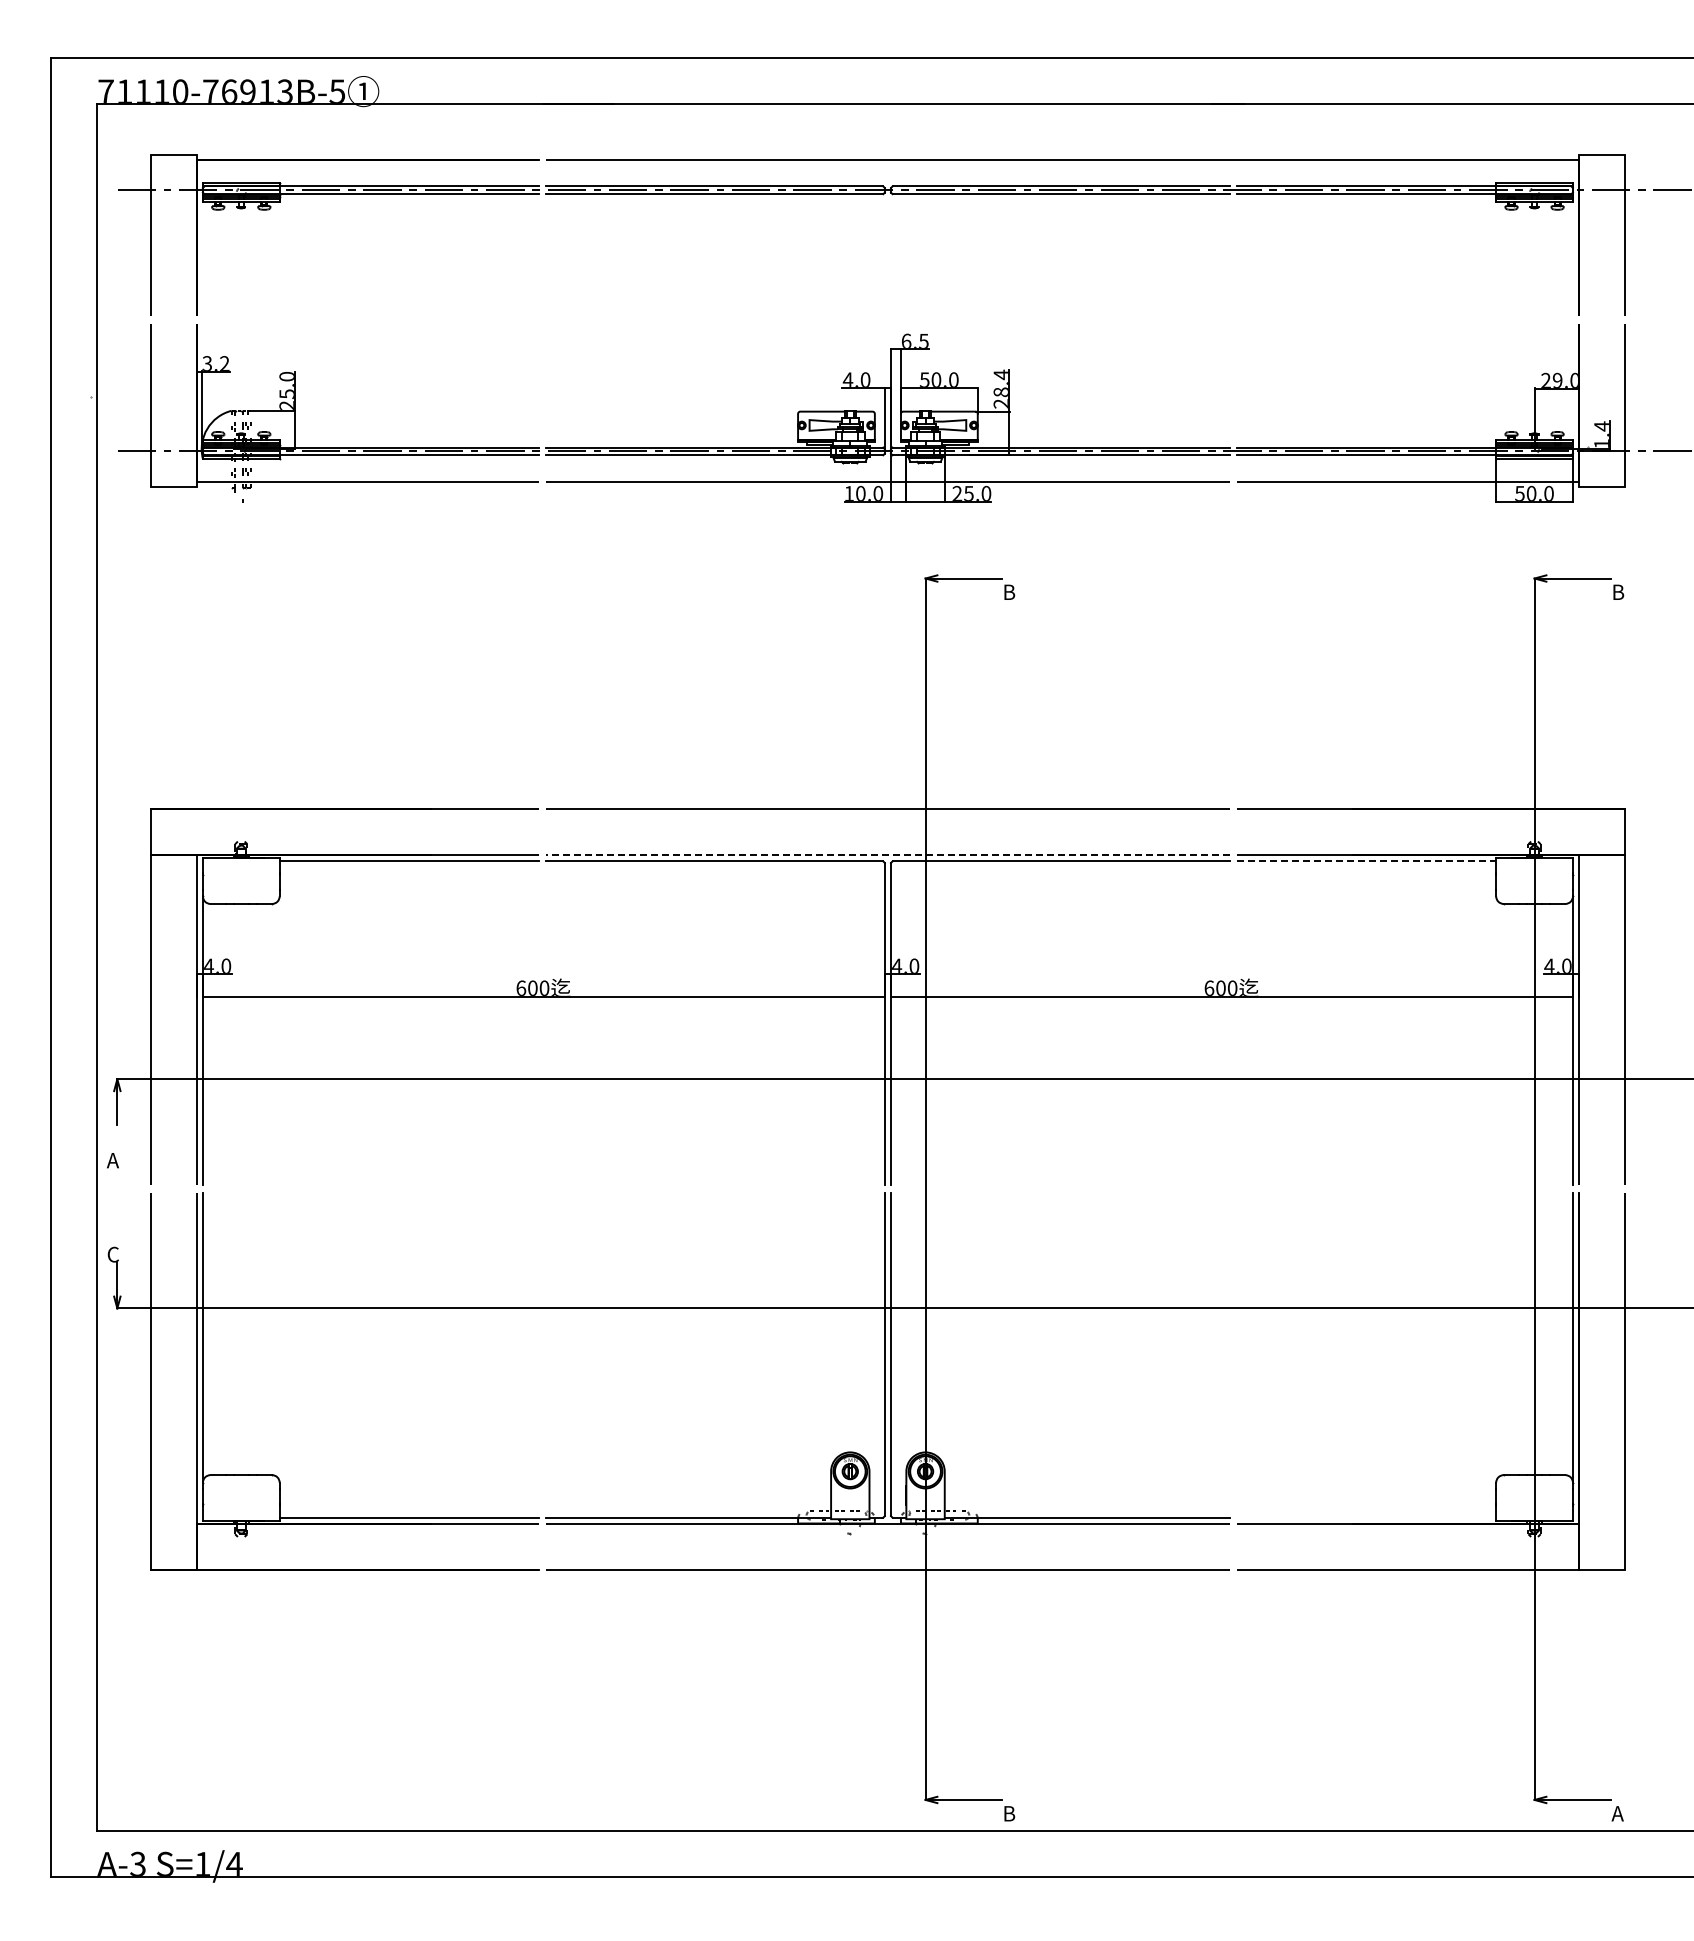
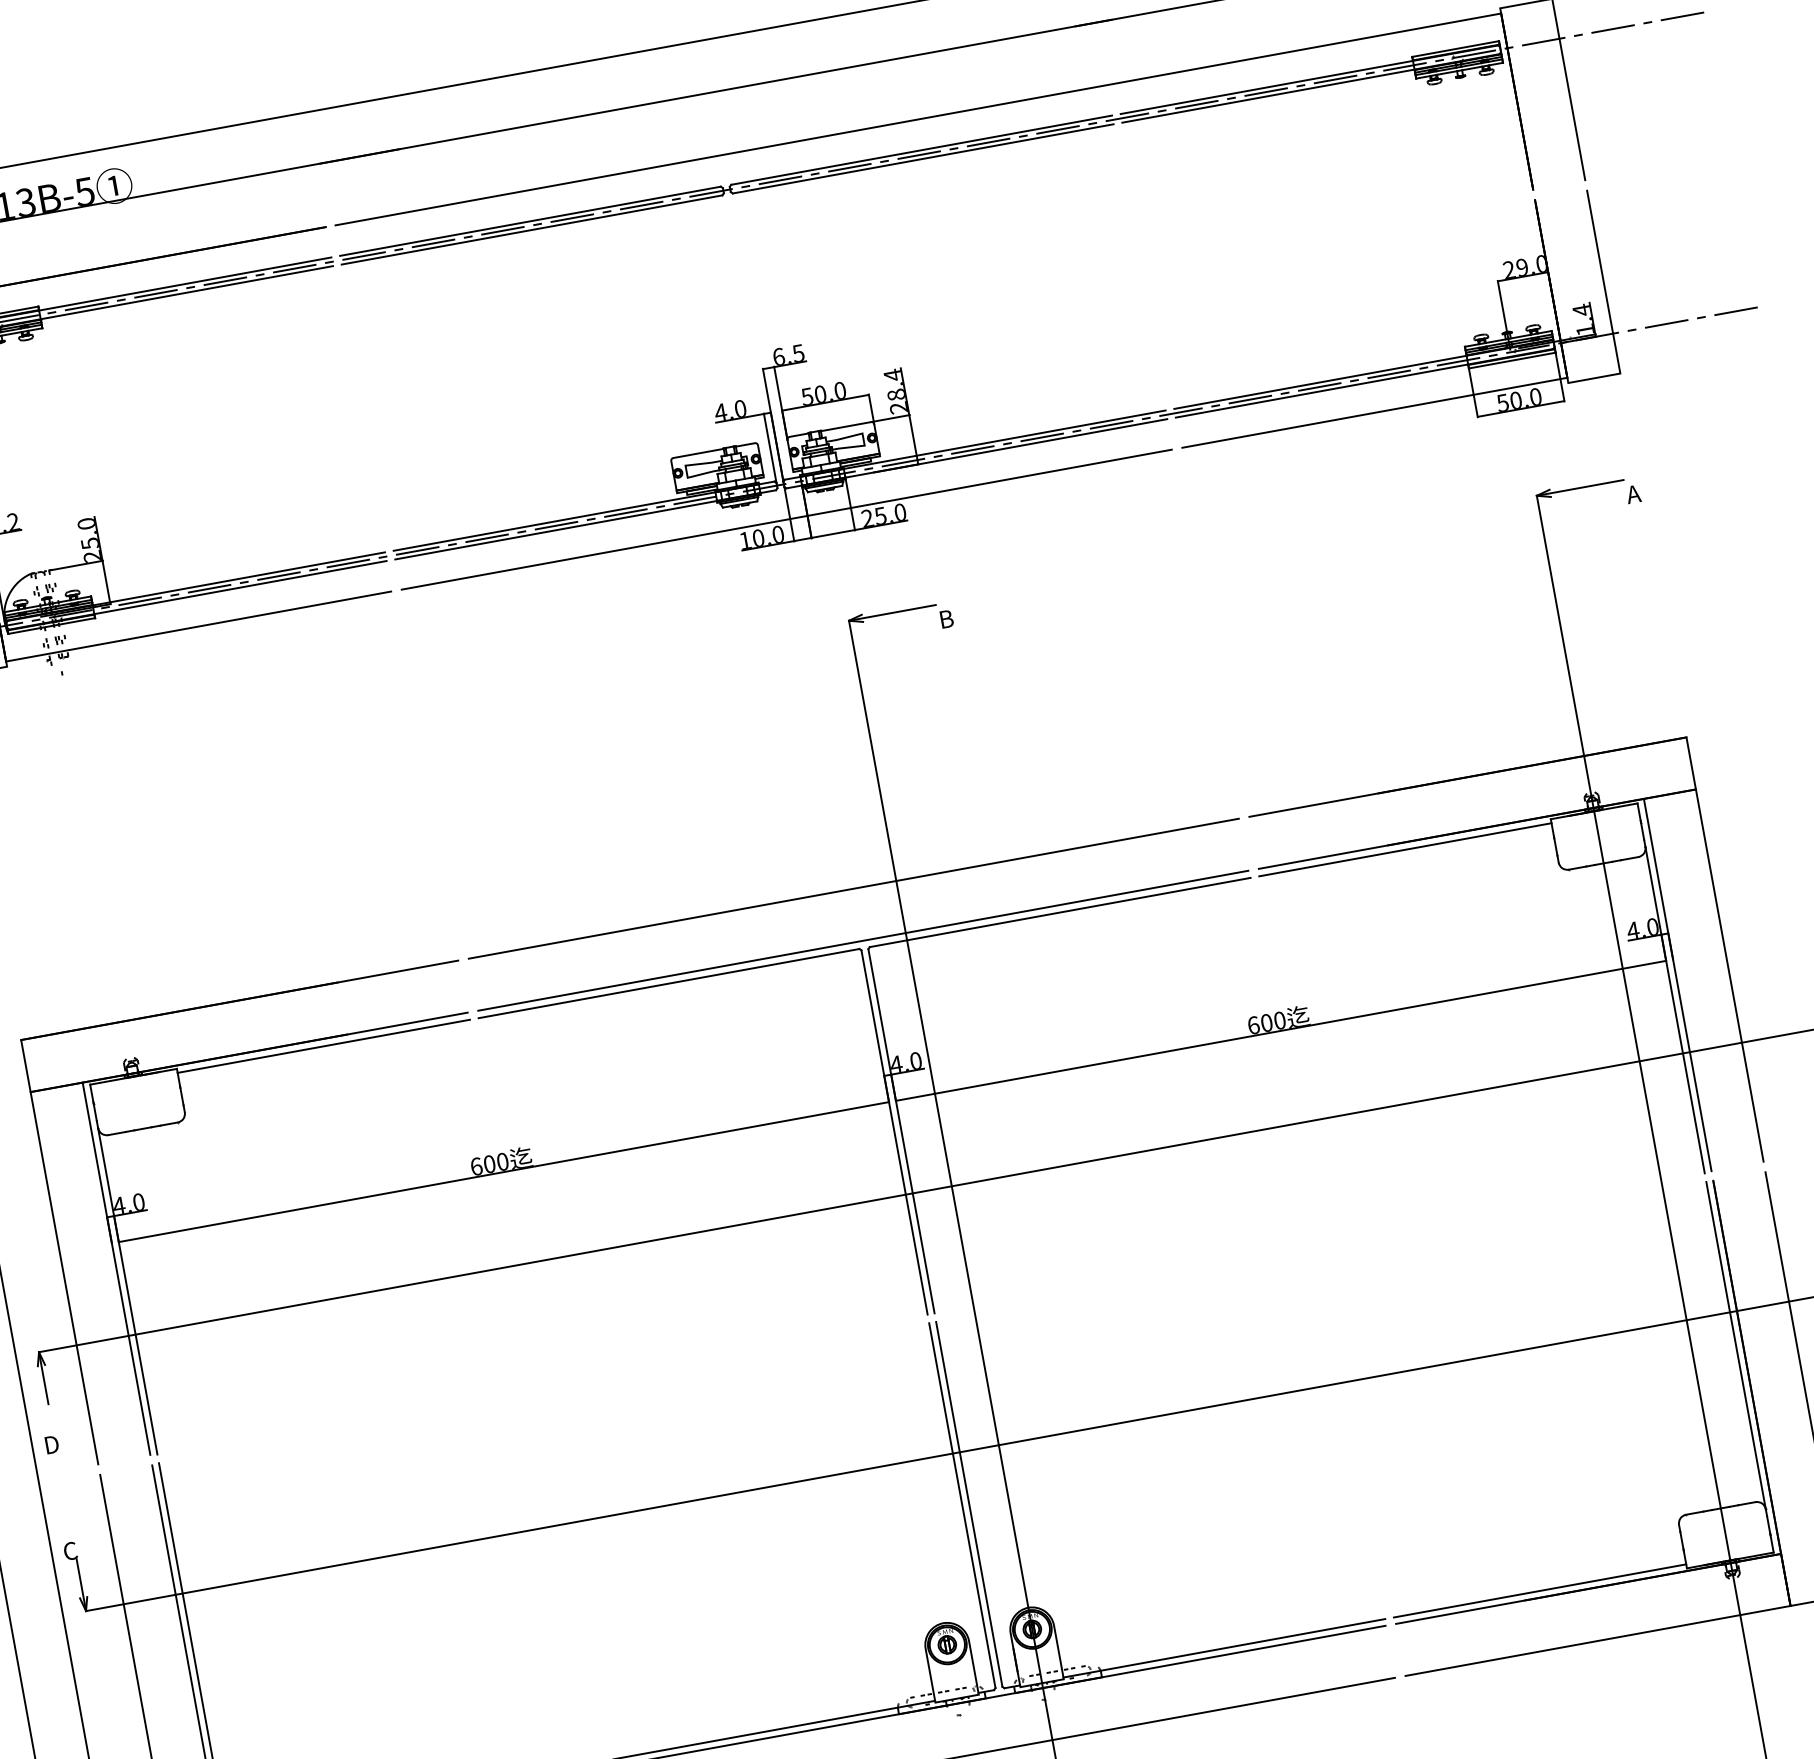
text: (1617, 591) -> (1633, 493), B -> A
line: (887, 854) -> (862, 940), dashed -> solid
line: (1367, 861) -> (1406, 849), dashed -> solid
text: (113, 1160) -> (51, 1444), A -> D
line: (1366, 1517) -> (1539, 1590), added

